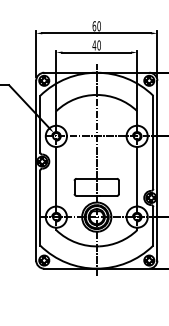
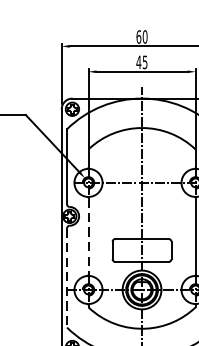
text: (98, 45) -> (144, 62), 40 -> 45
line: (56, 176) -> (88, 236), solid -> dashed
line: (40, 208) -> (67, 278), solid -> dashed

